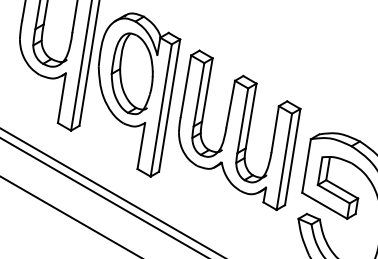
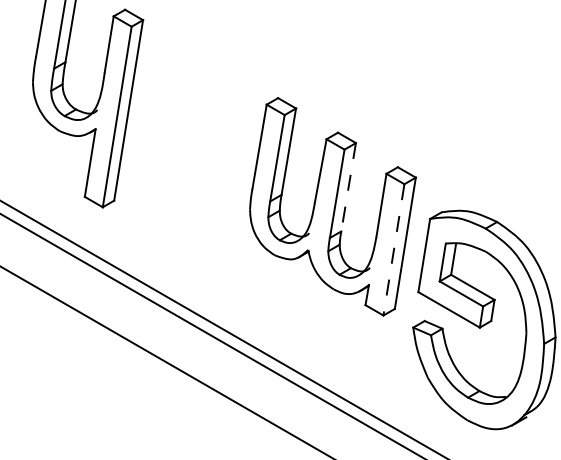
part: (138, 94) -> (195, 158), removed
line: (251, 116) -> (348, 187), solid -> dashed
line: (284, 162) -> (393, 250), solid -> dashed

